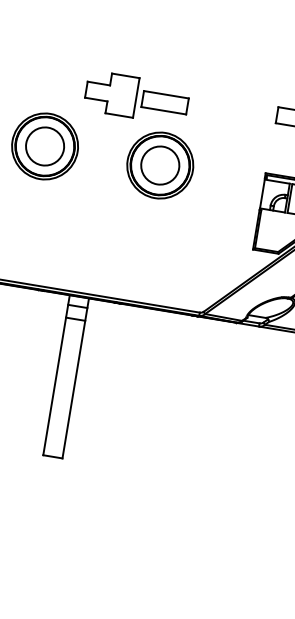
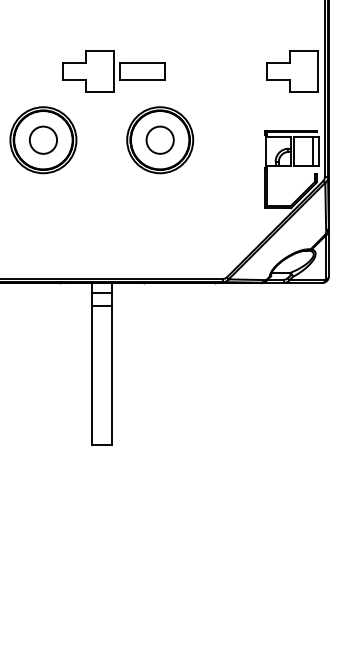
part: (136, 98) -> (113, 71), moved
circle: (45, 145) -> (43, 139), size x0.71
circle: (159, 164) -> (159, 139), size x0.71

